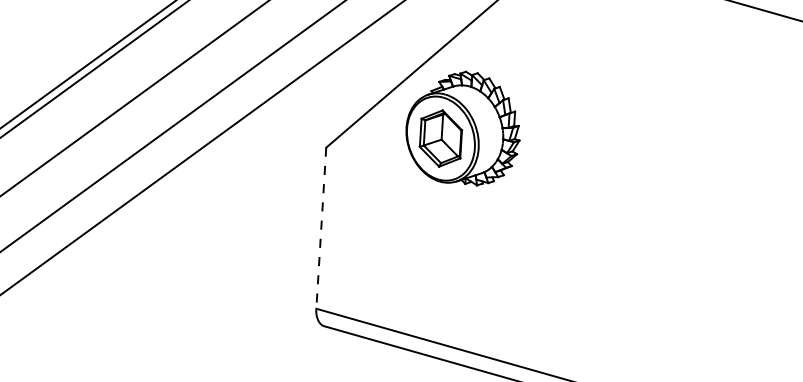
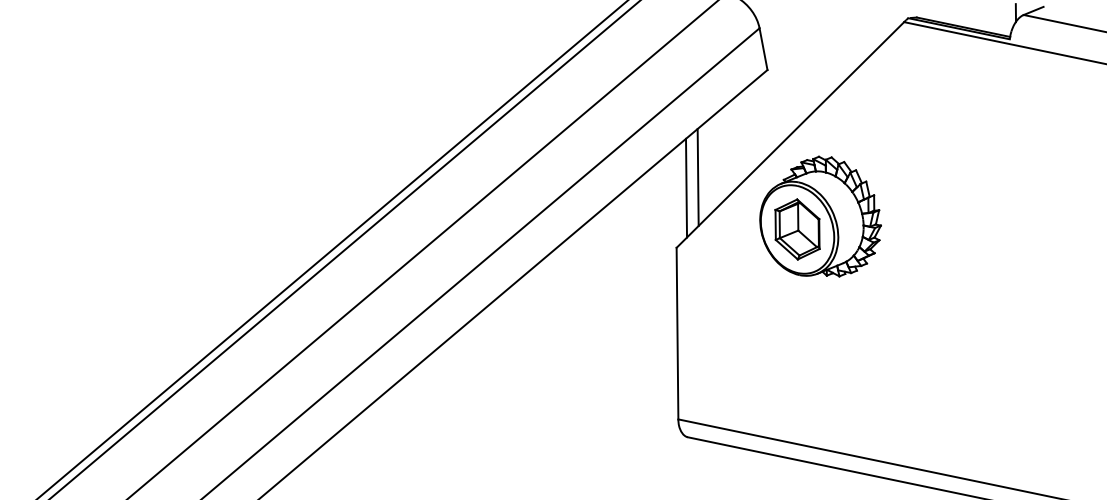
line: (350, 82) -> (697, 176), added
line: (339, 91) -> (686, 187), added
line: (321, 228) -> (677, 333), dashed -> solid

